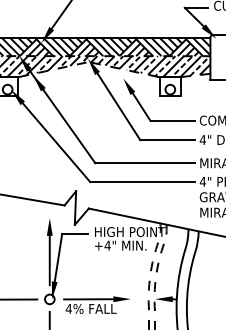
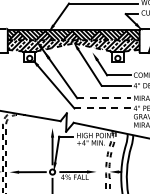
line: (145, 163) -> (104, 98), solid -> dashed
line: (143, 182) -> (103, 108), solid -> dashed

